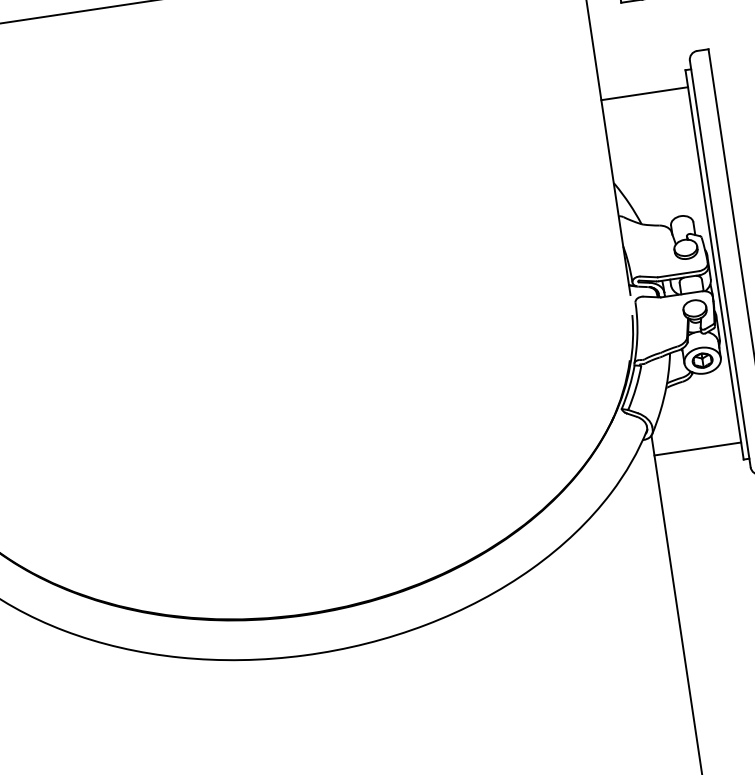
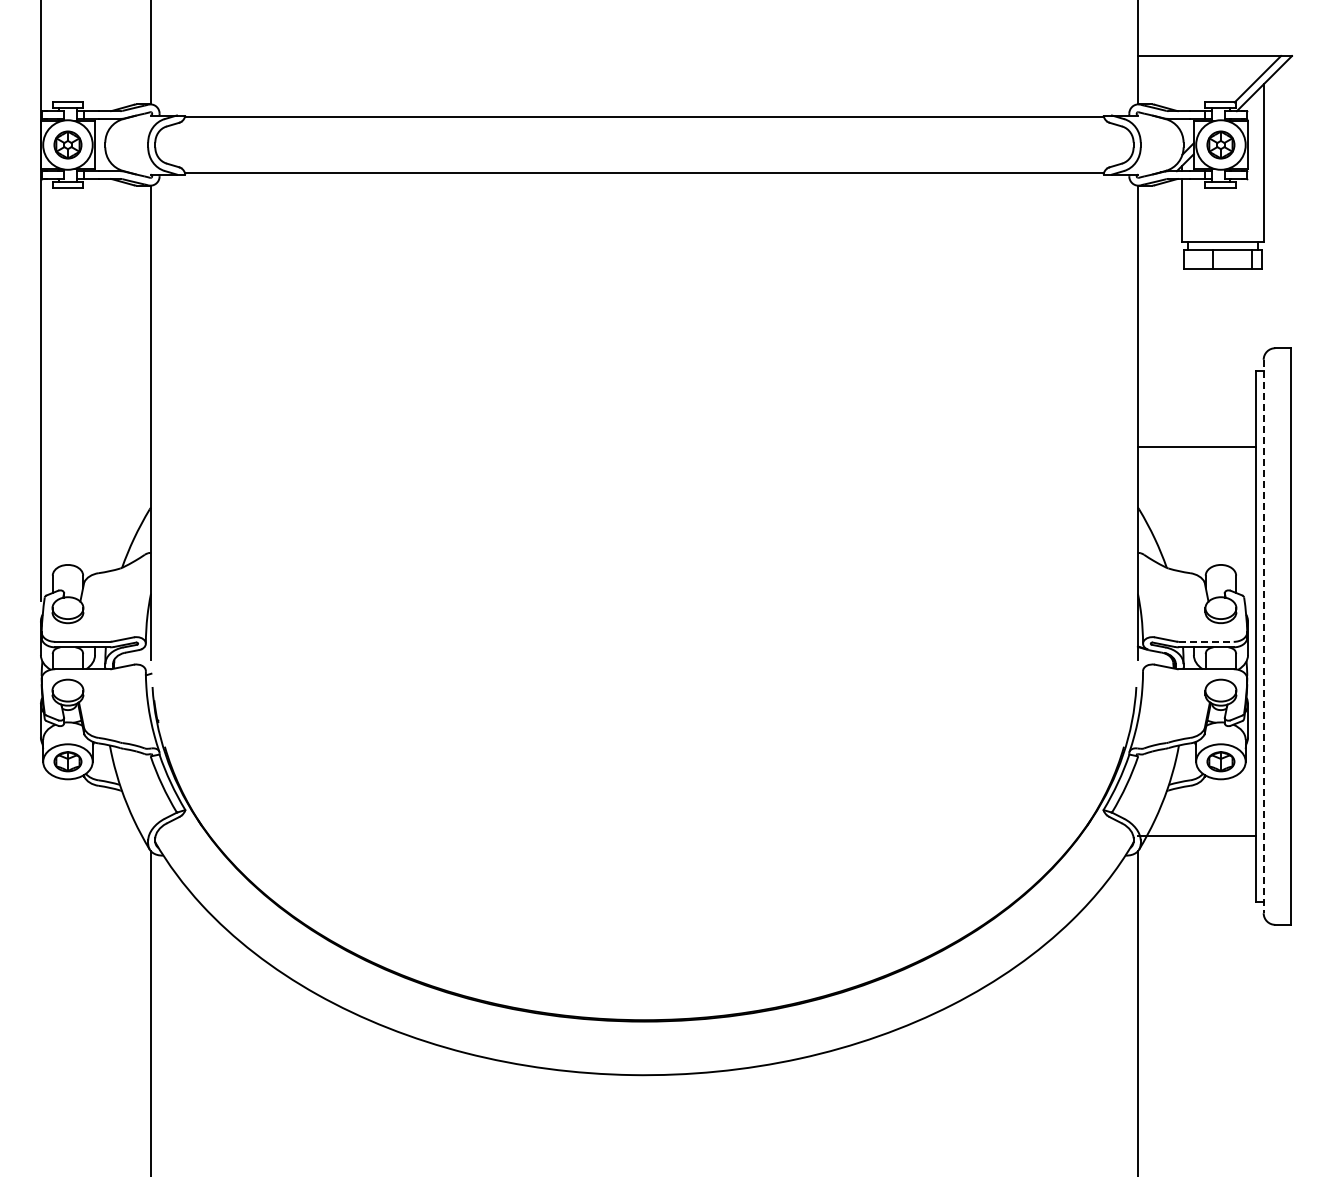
line: (644, 93) -> (1196, 446), moved
line: (720, 264) -> (1263, 636), solid -> dashed
line: (678, 273) -> (1206, 641), solid -> dashed
line: (697, 449) -> (1196, 836), moved

